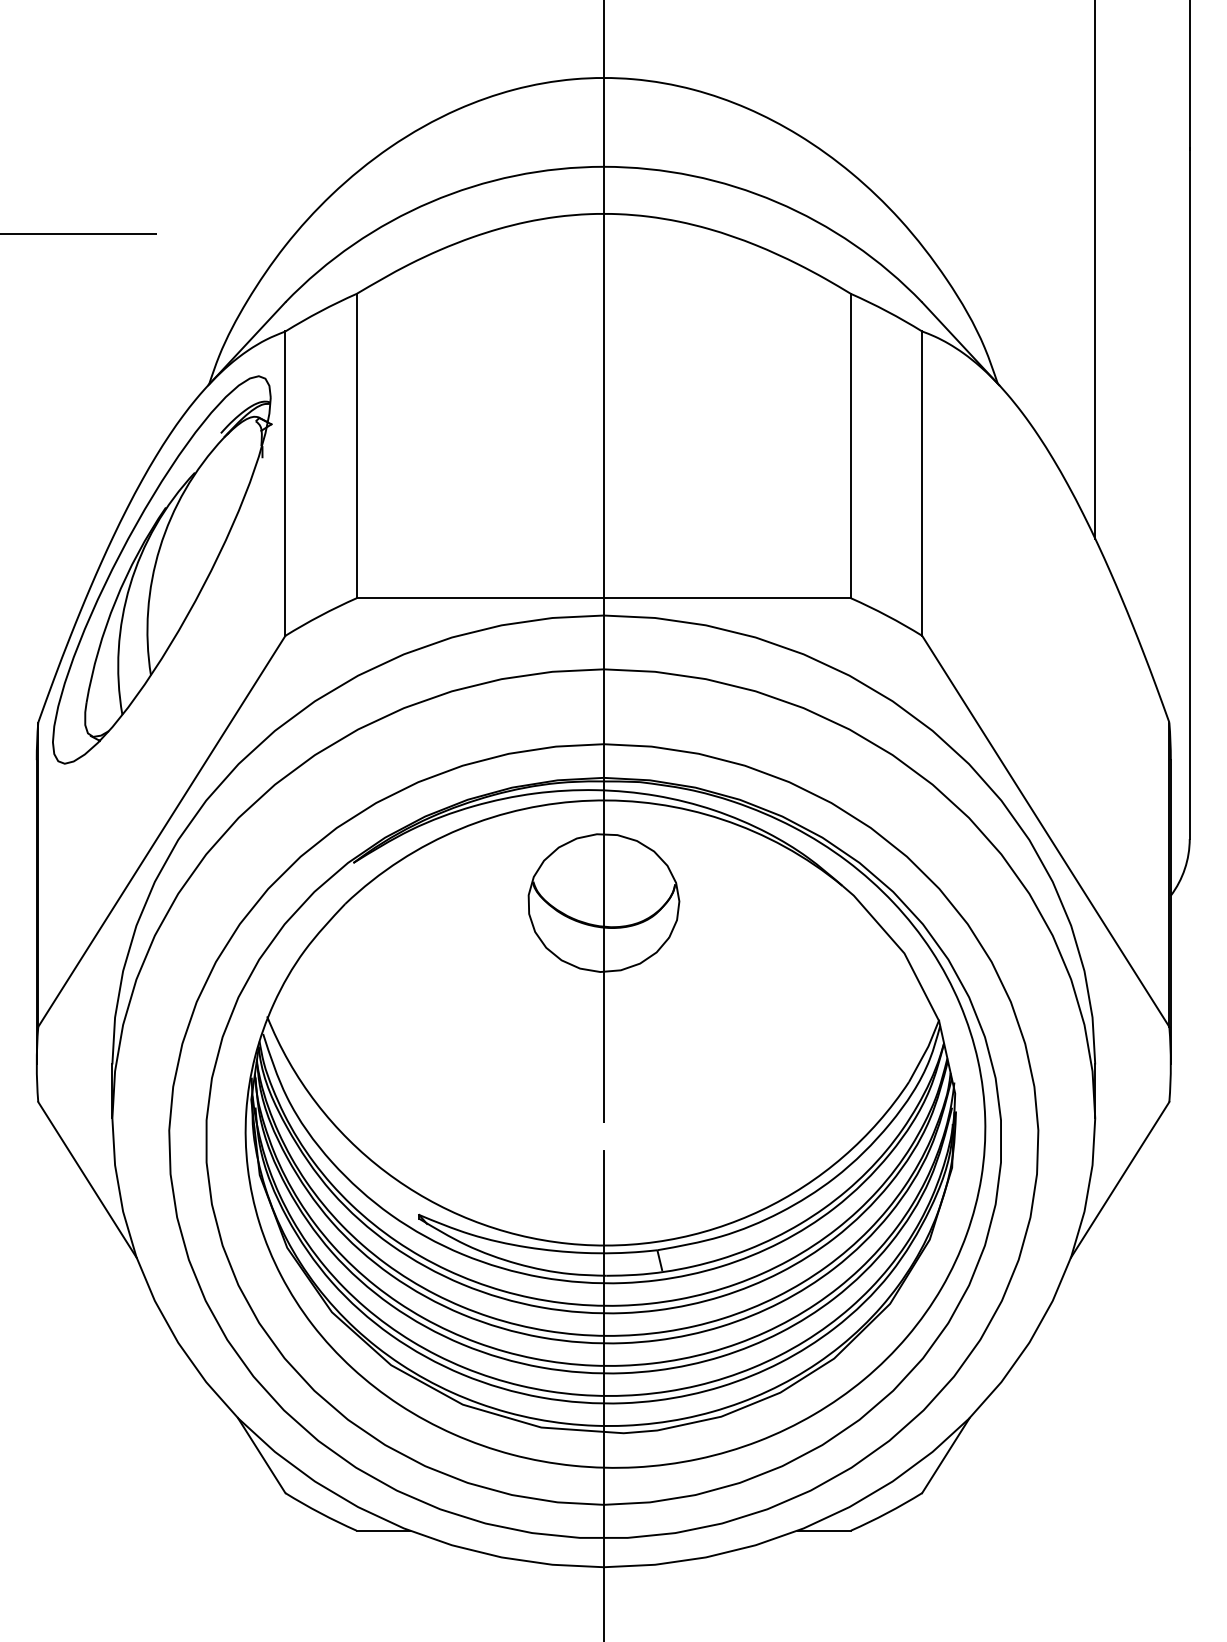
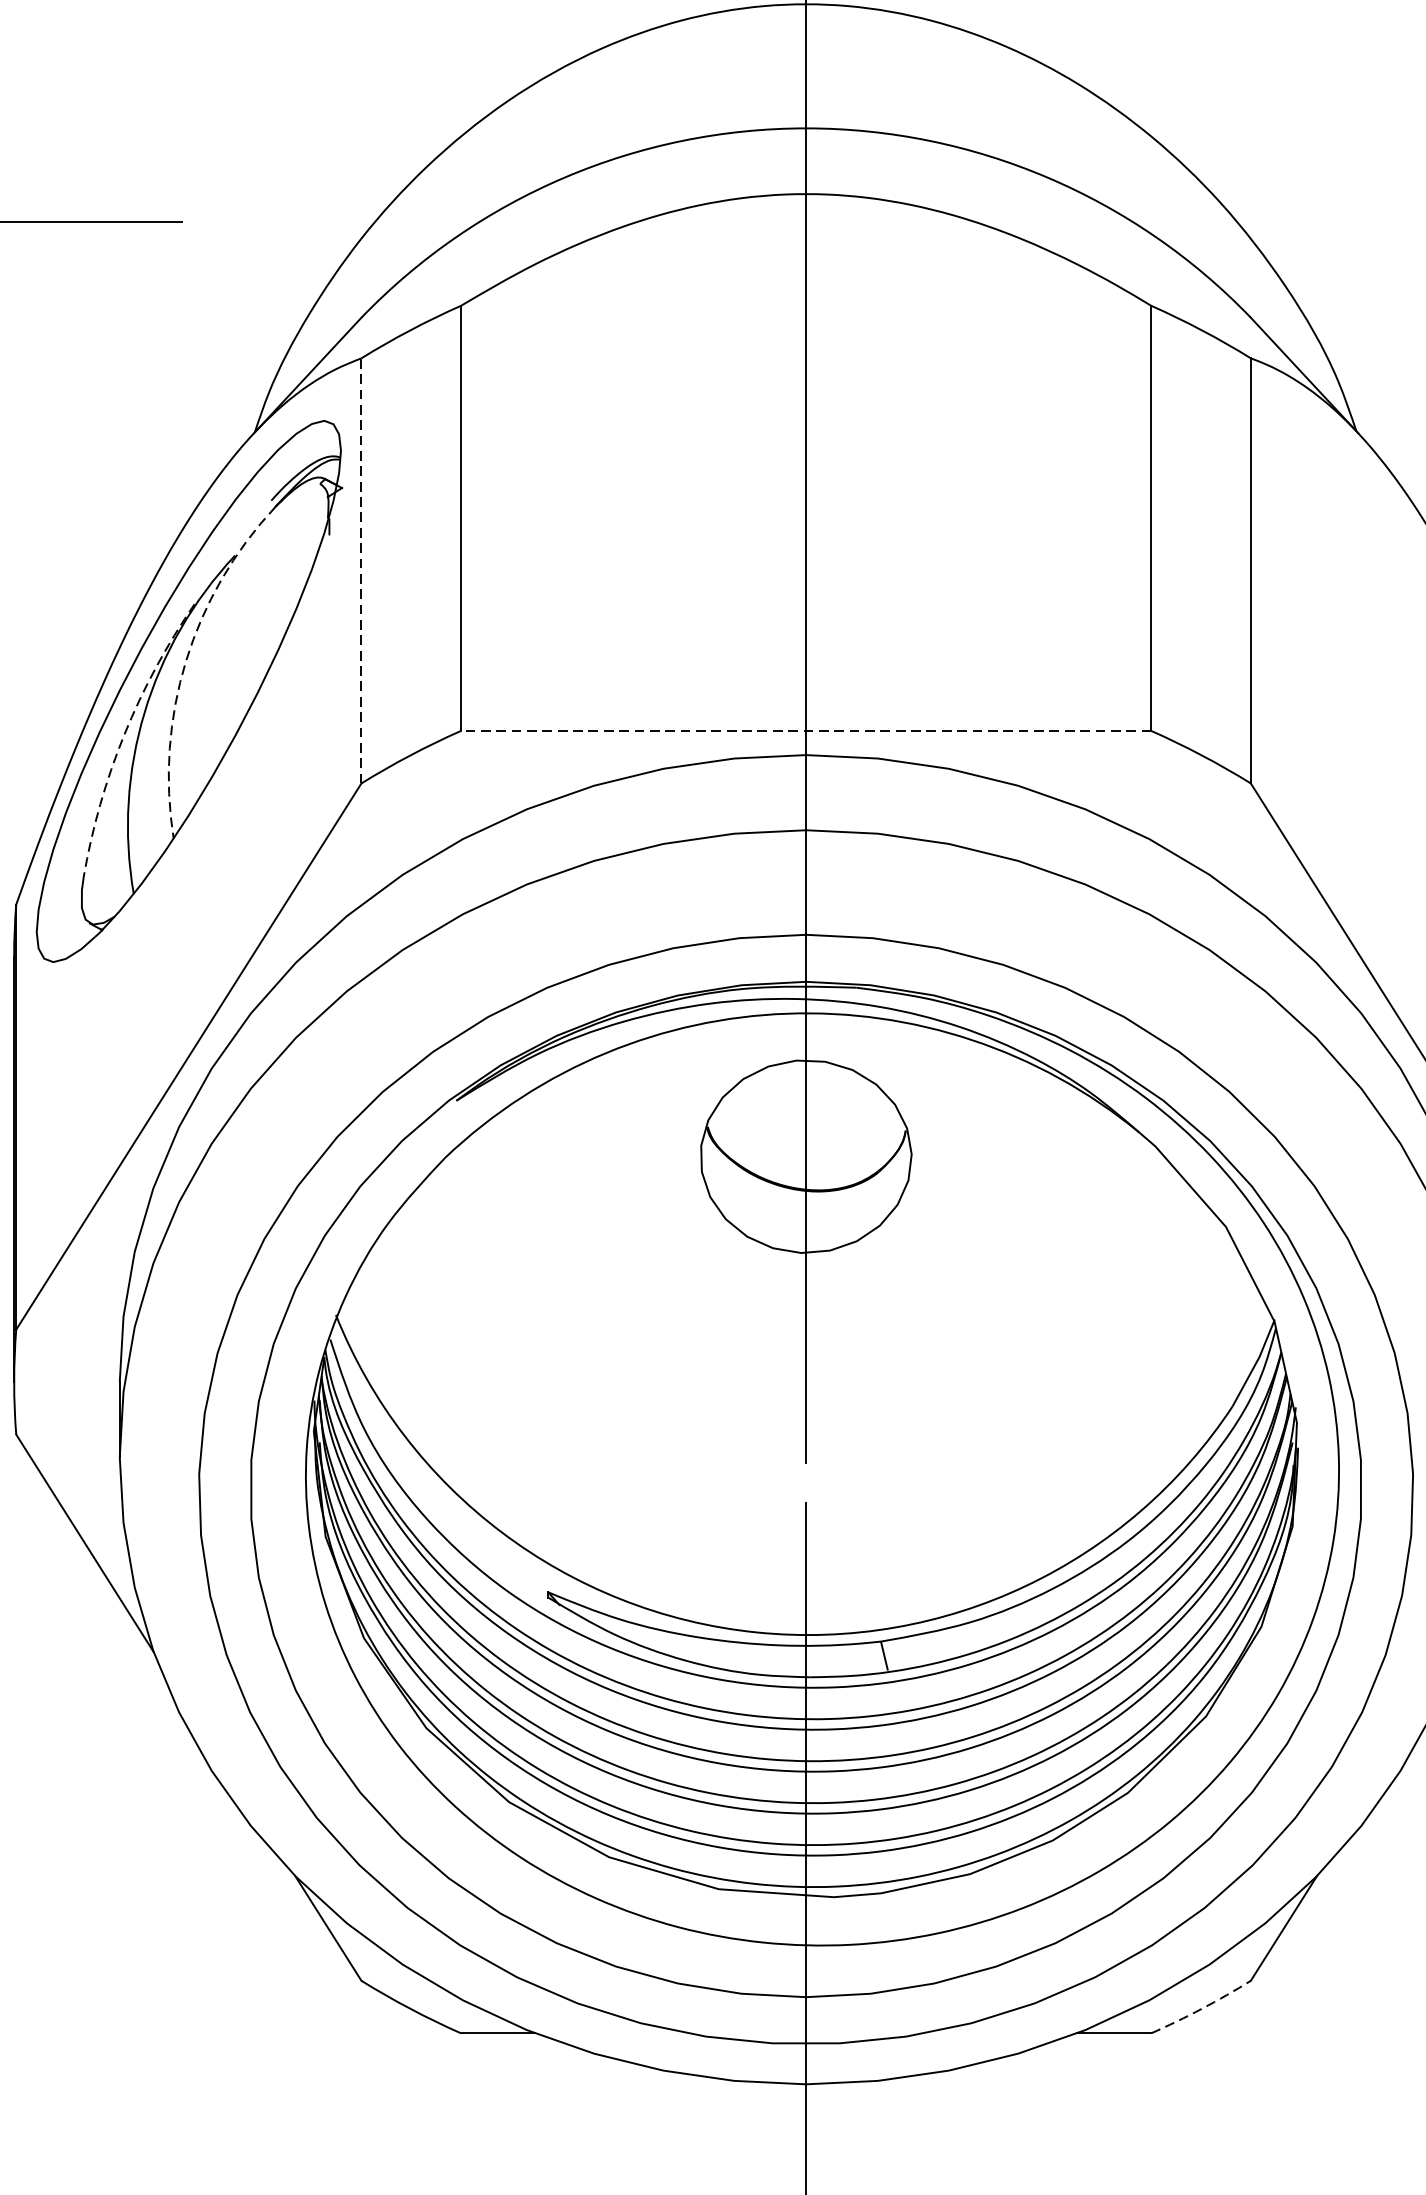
line: (285, 483) -> (361, 570), solid -> dashed
arc: (159, 548) -> (185, 661), solid -> dashed
line: (603, 598) -> (805, 731), solid -> dashed
arc: (115, 600) -> (124, 734), solid -> dashed
arc: (887, 1513) -> (1202, 2009), solid -> dashed

